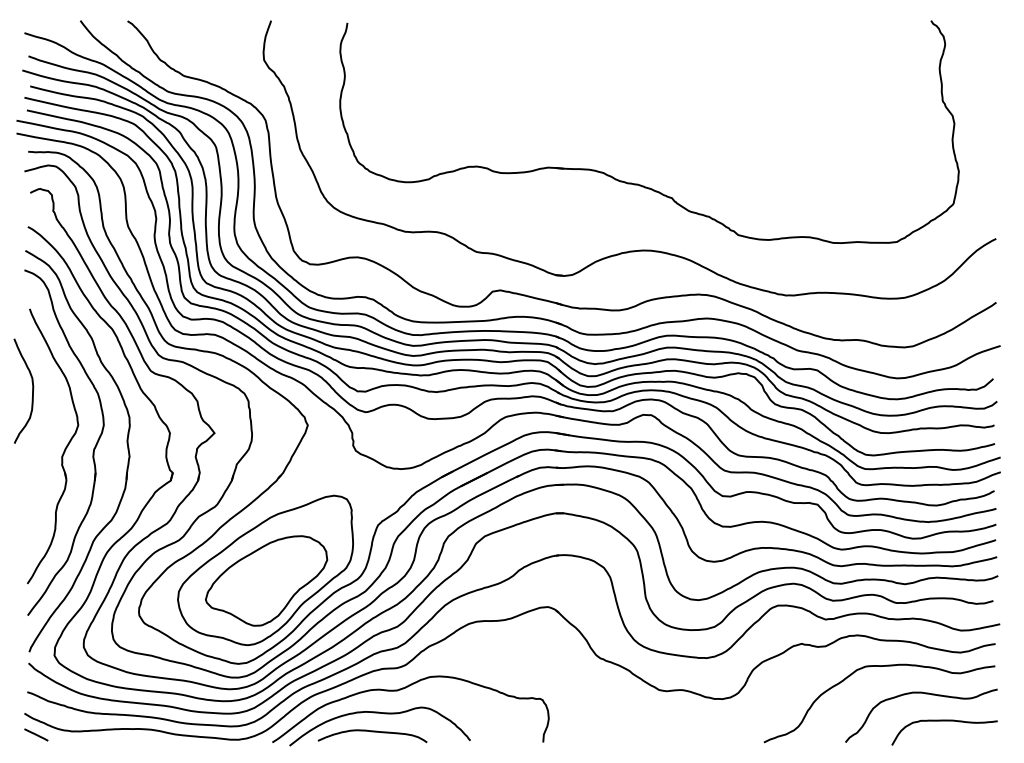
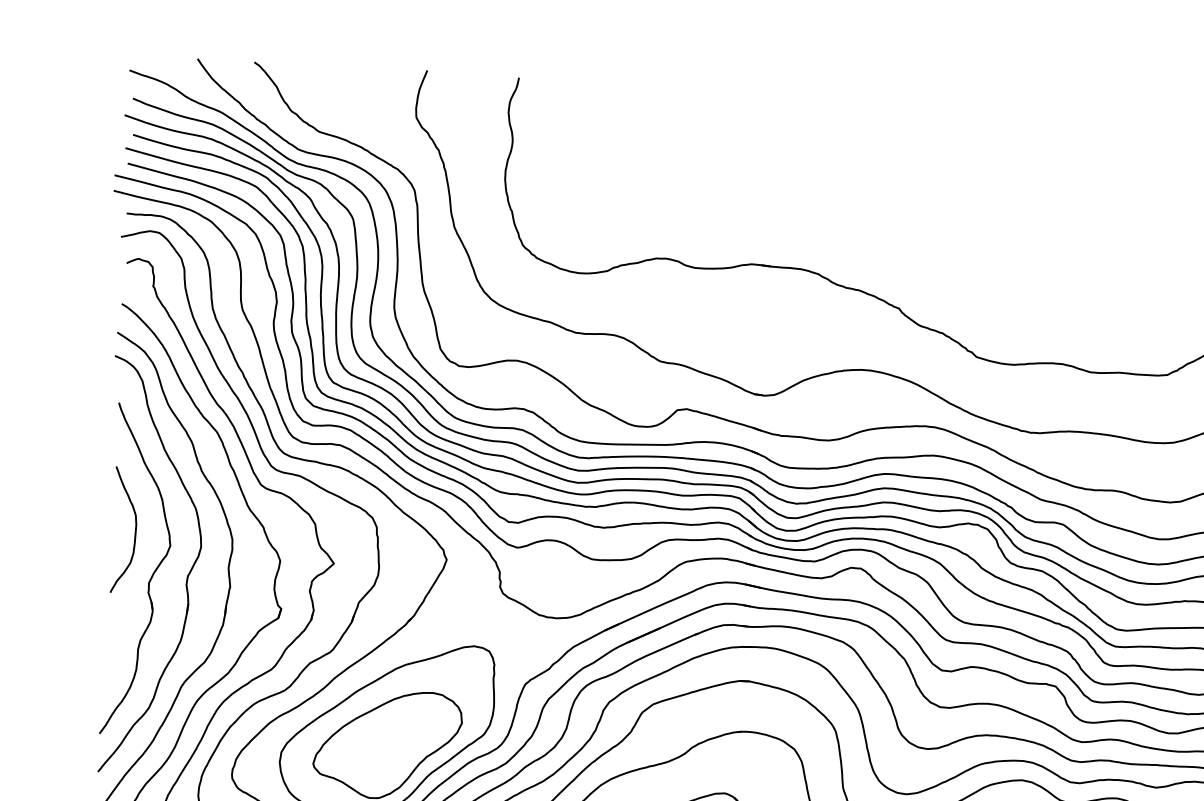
curve: (32, 390) -> (135, 529), moved

